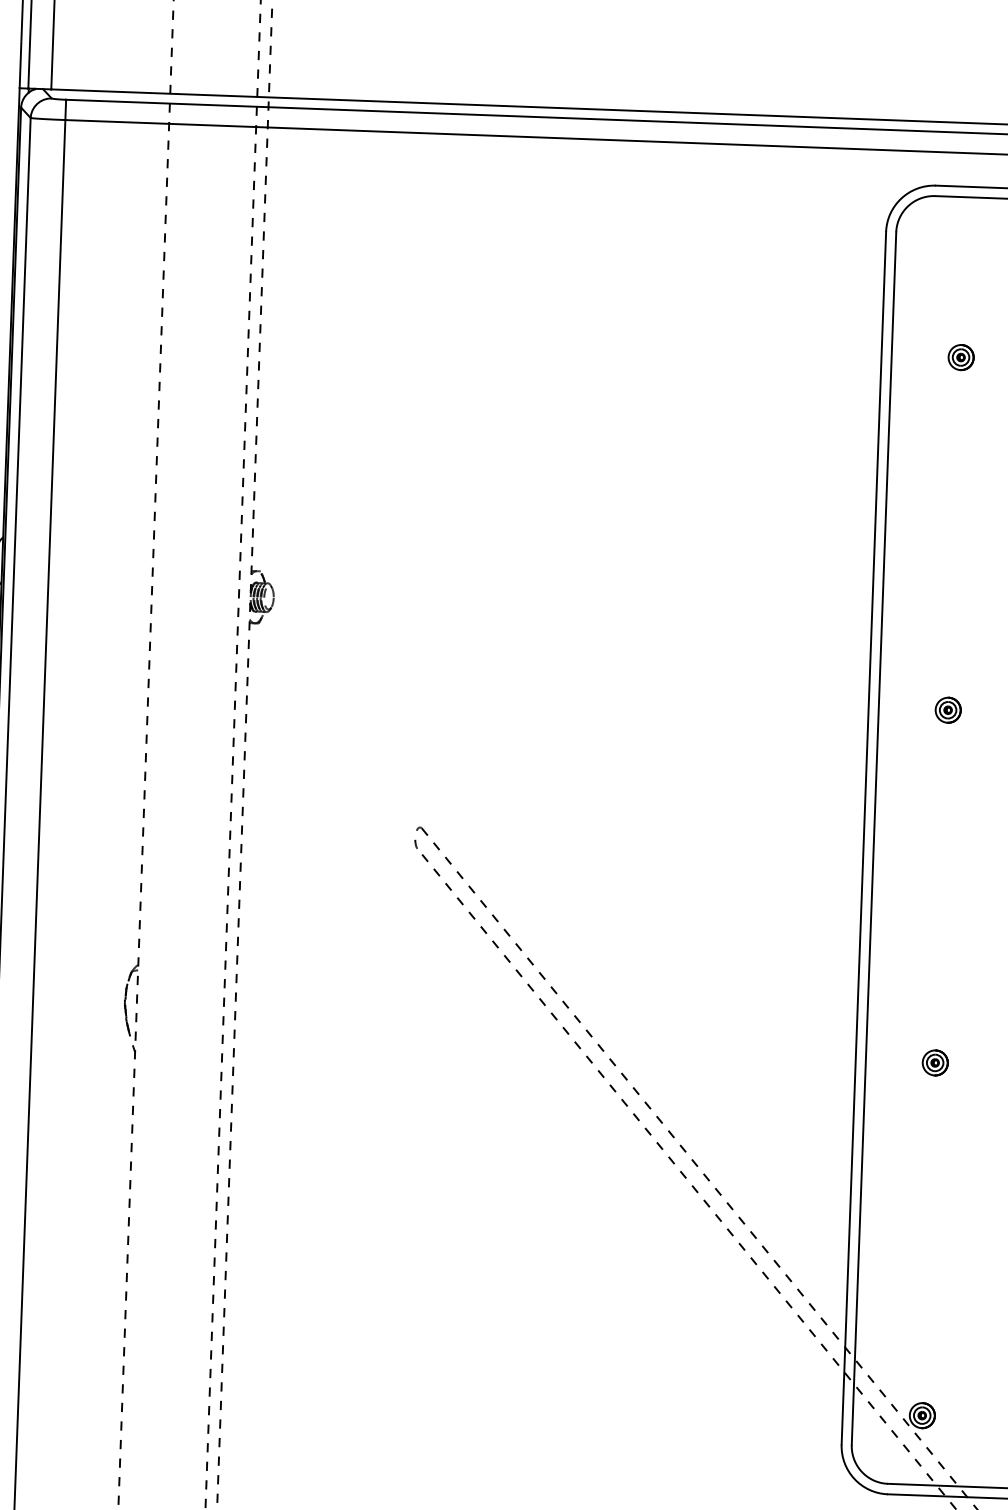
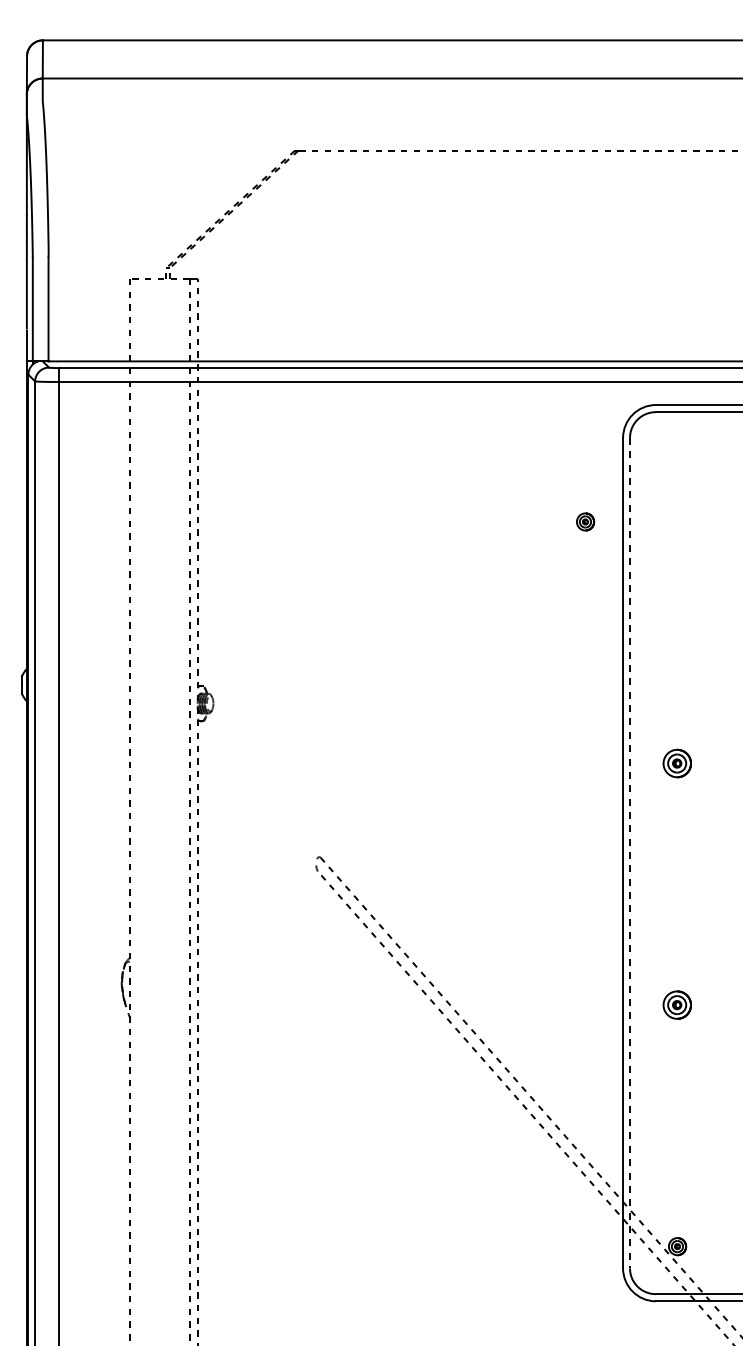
part: (961, 356) -> (585, 521), moved
part: (948, 710) -> (677, 763), size x1.6
line: (874, 839) -> (630, 853), solid -> dashed
part: (935, 1062) -> (677, 1004), size x1.6

